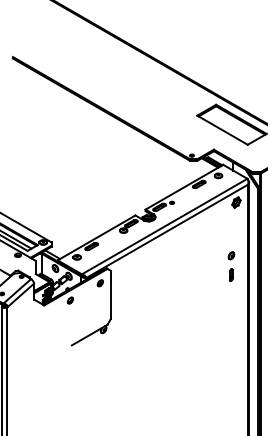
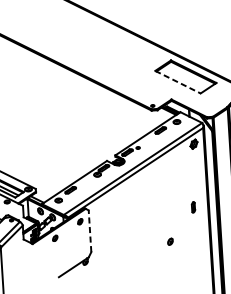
line: (222, 130) -> (177, 82), solid -> dashed
part: (231, 255) -> (170, 241), moved
line: (110, 294) -> (89, 230), solid -> dashed

